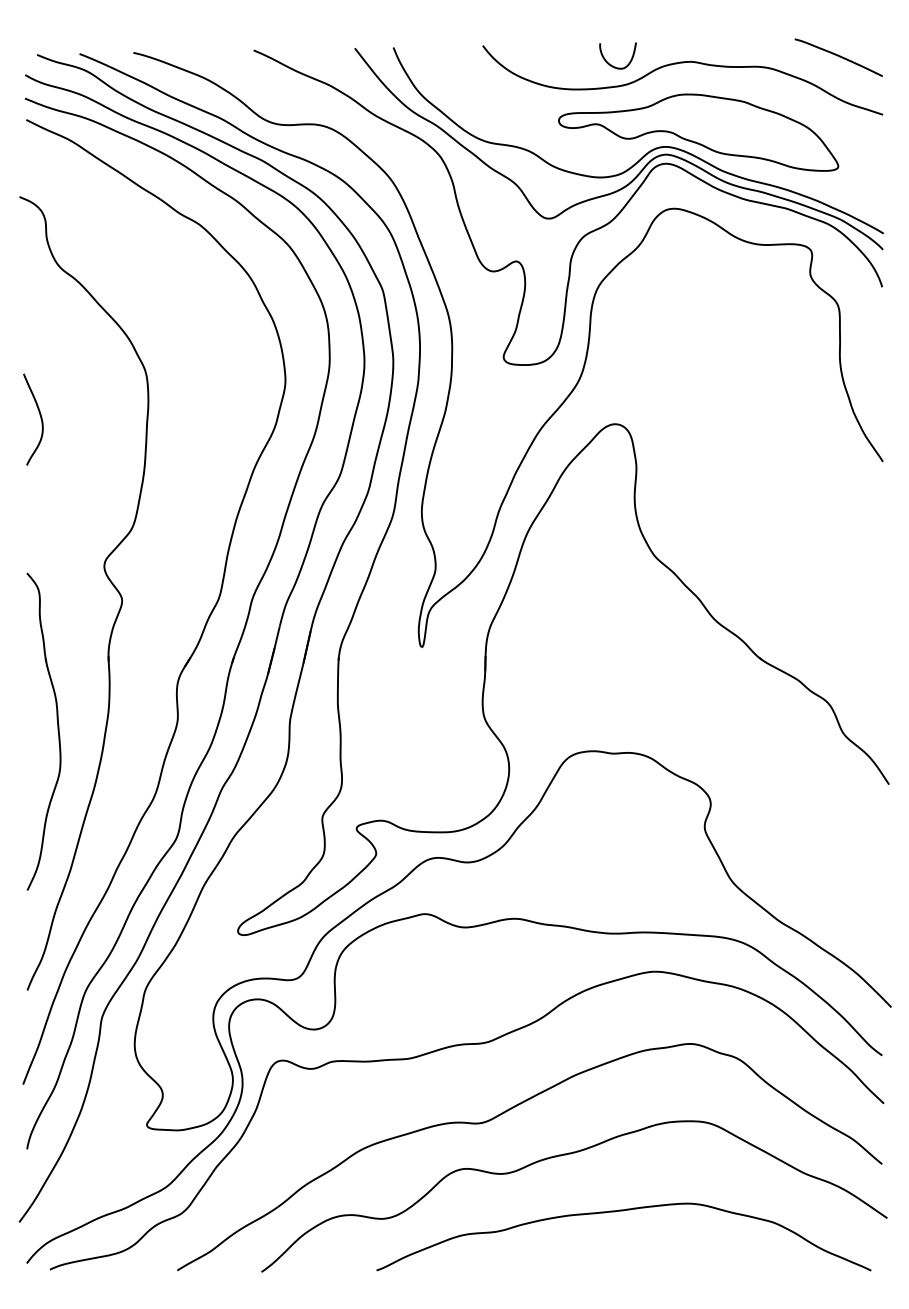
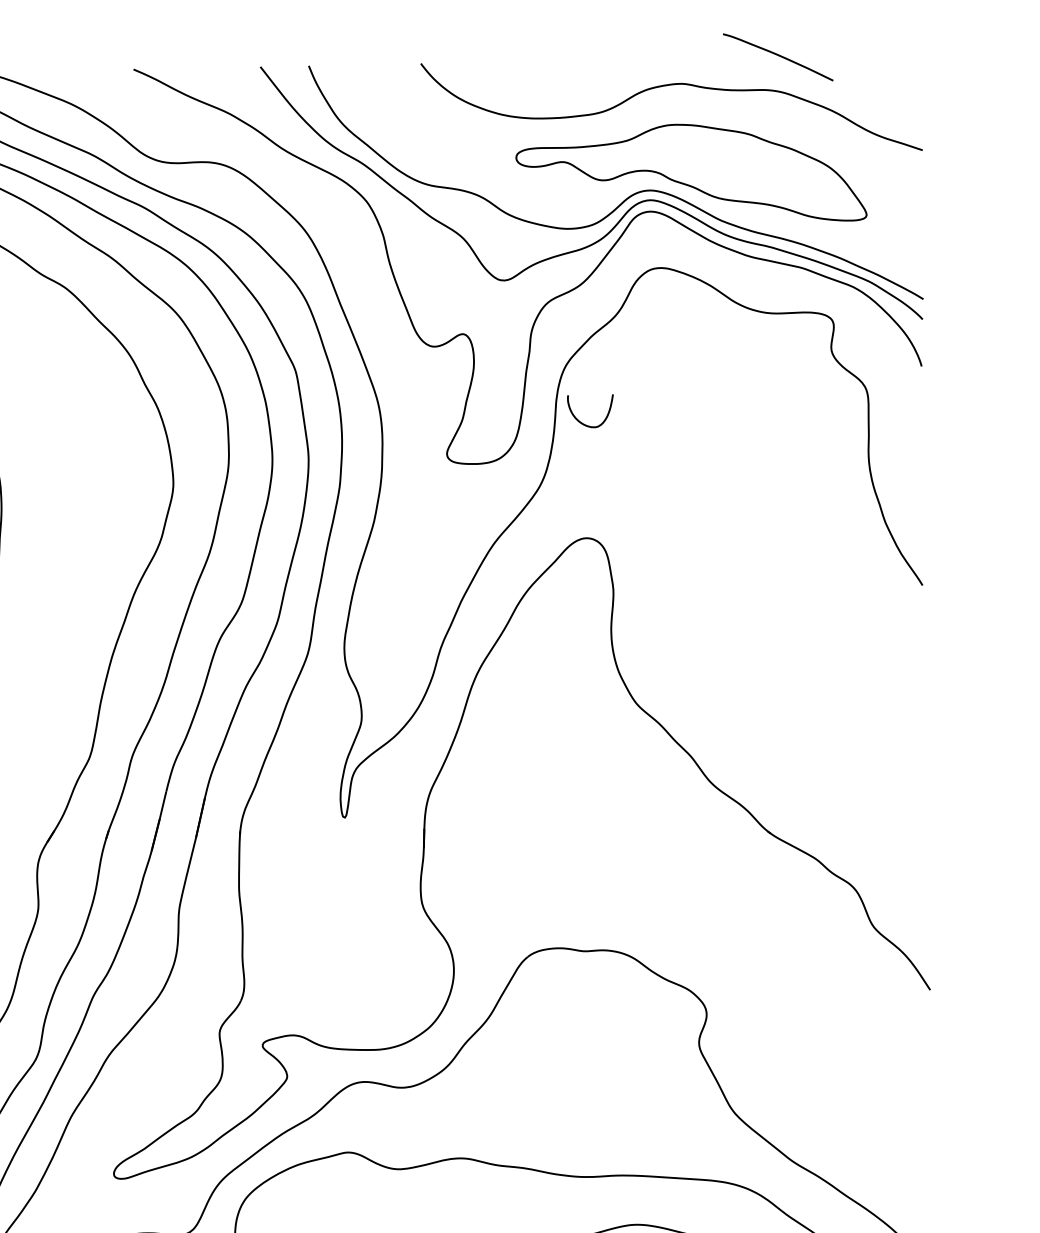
curve: (838, 56) -> (777, 55), moved
curve: (613, 65) -> (584, 423), moved

